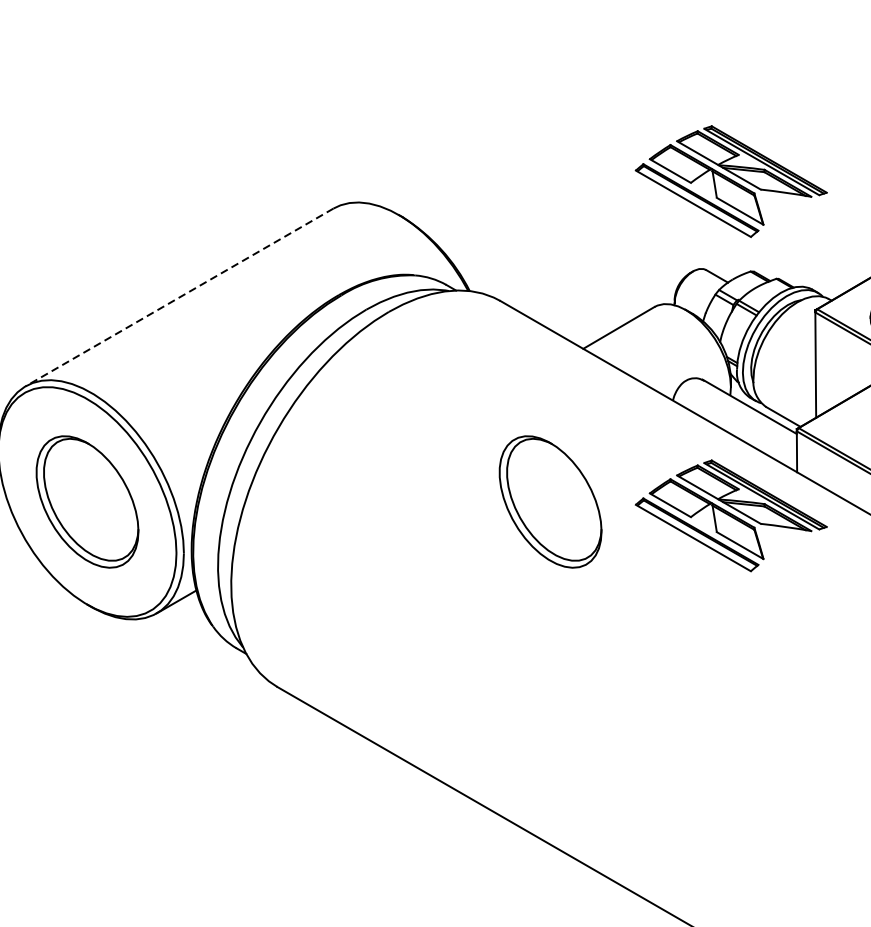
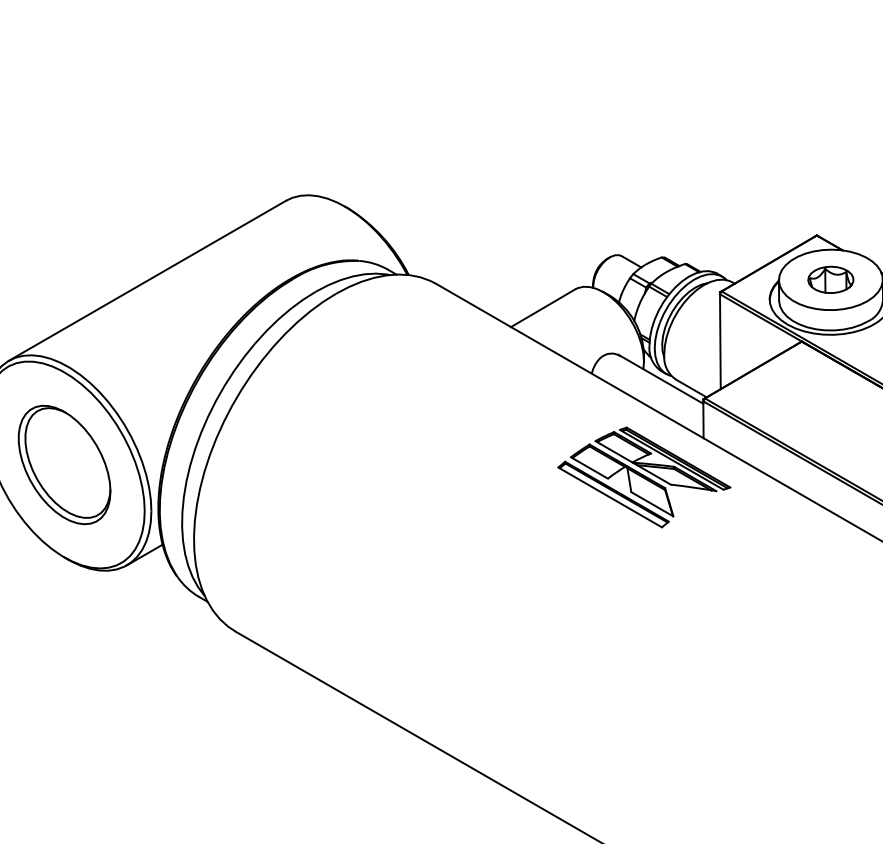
part: (731, 181) -> (644, 176), removed
line: (179, 298) -> (147, 281), dashed -> solid
part: (550, 501) -> (481, 464), removed

